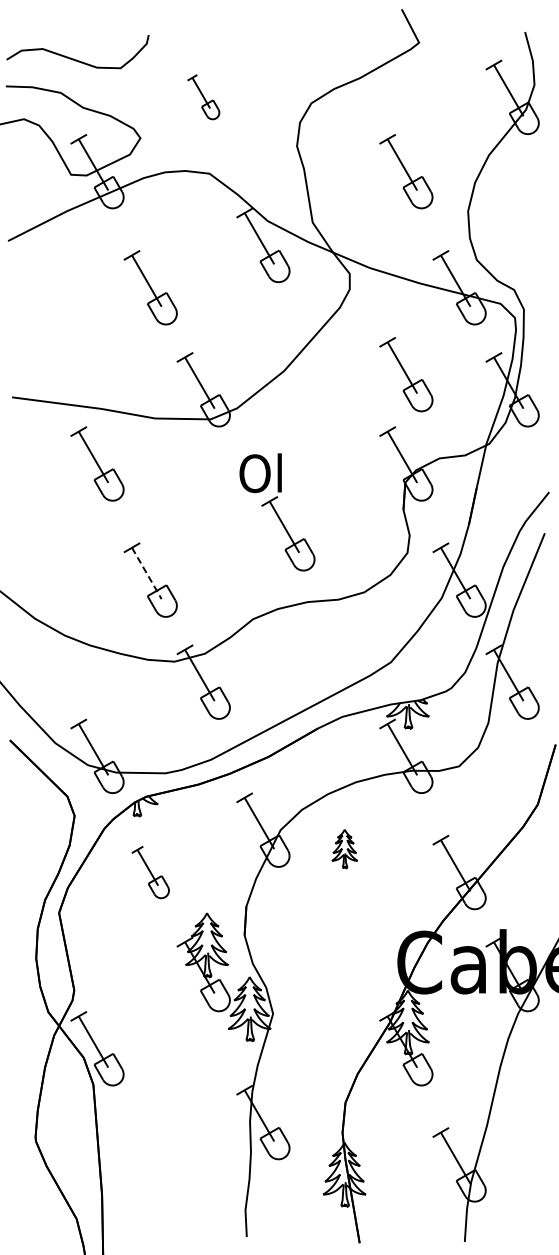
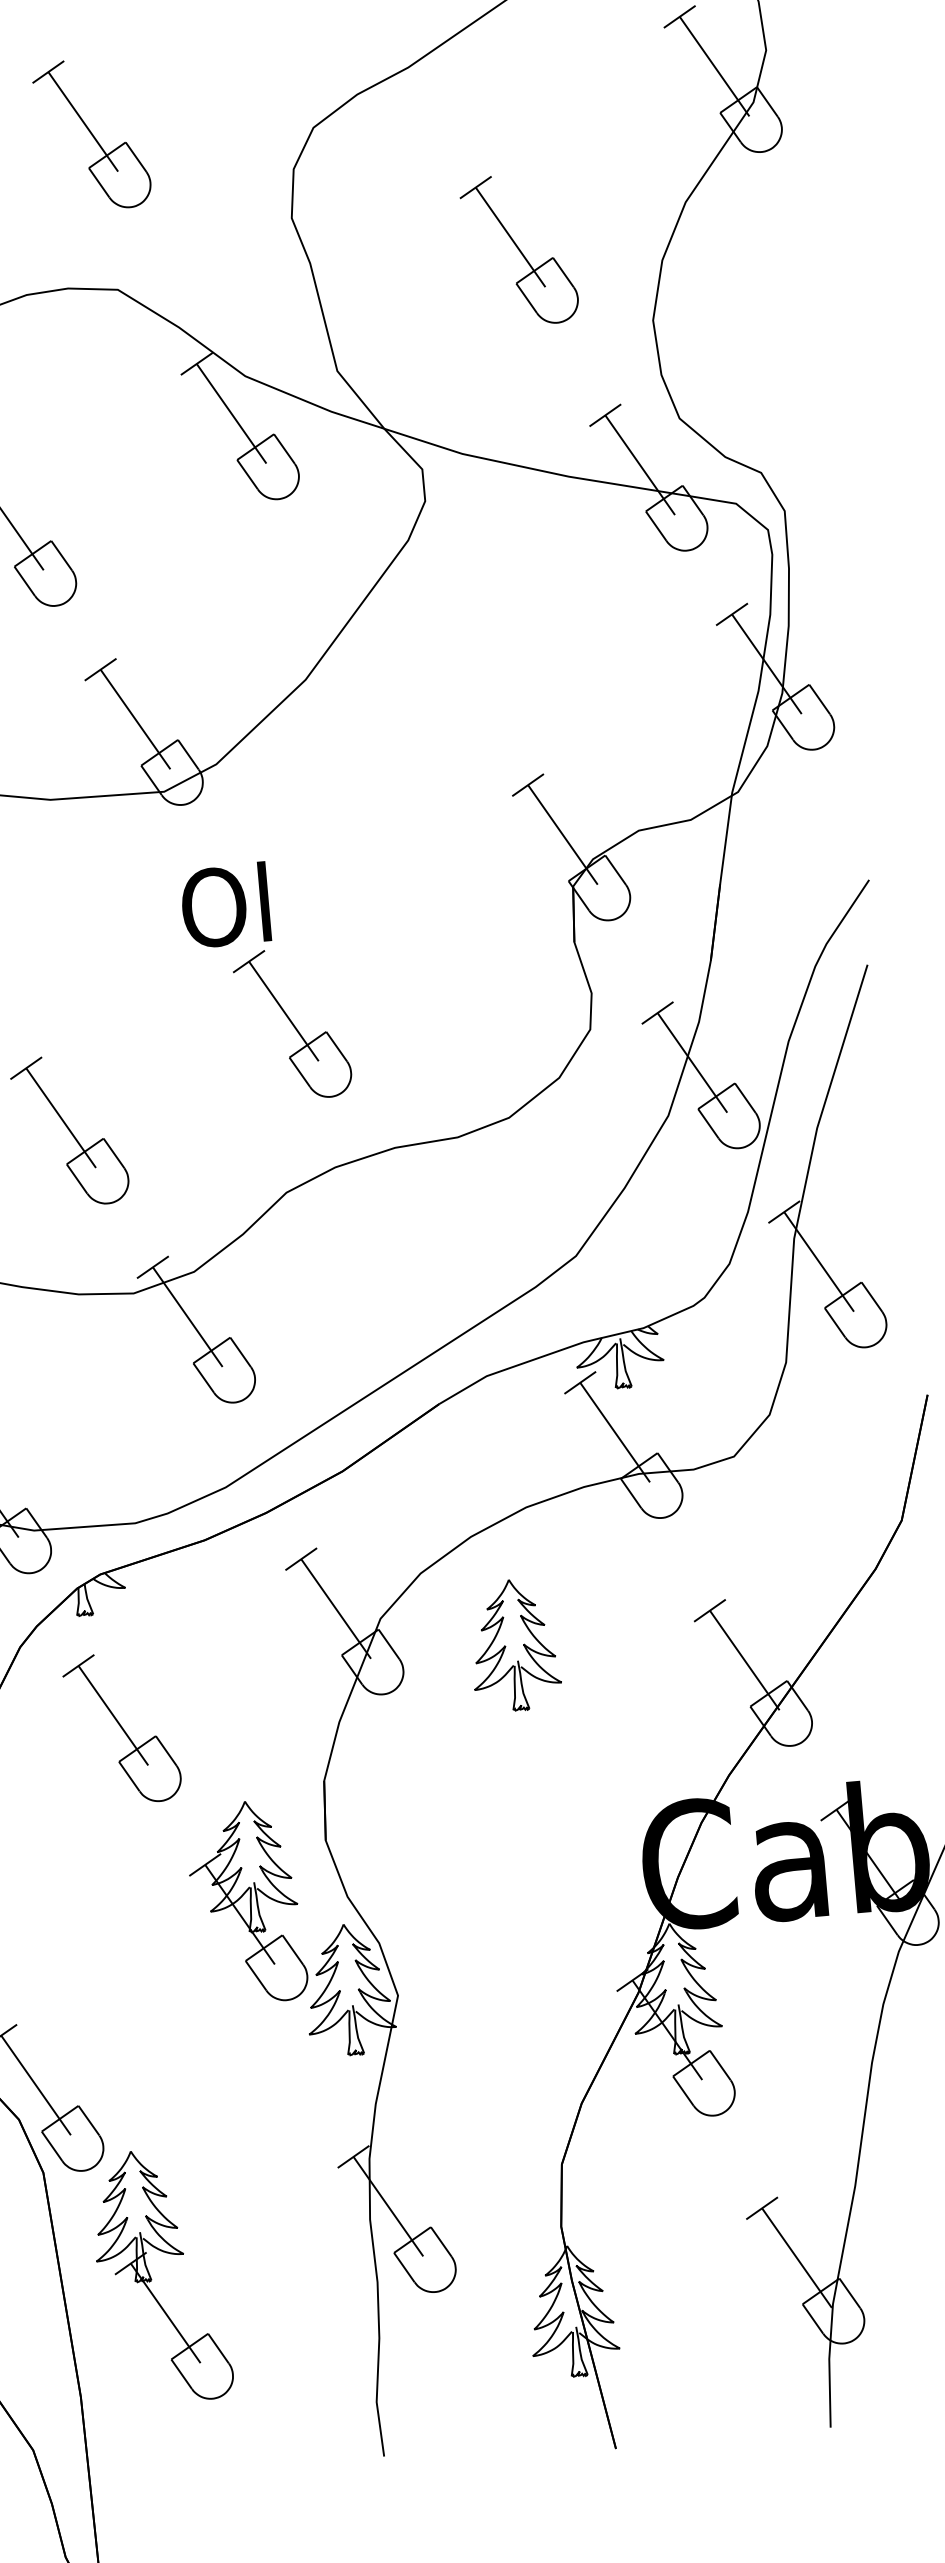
part: (203, 96) -> (91, 133), size x1.67
part: (406, 374) -> (556, 664), removed
part: (277, 512) -> (266, 982), moved
line: (146, 573) -> (60, 1118), dashed -> solid
part: (344, 848) -> (514, 1644), size x1.67
part: (150, 872) -> (122, 1728), size x1.43
part: (146, 1139) -> (161, 2275), added

